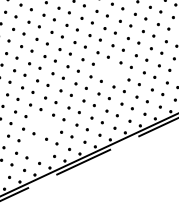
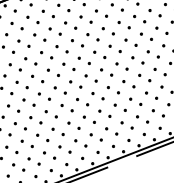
part: (110, 71) -> (112, 89), added
part: (43, 124) -> (42, 137), added
part: (36, 148) -> (33, 161), added

